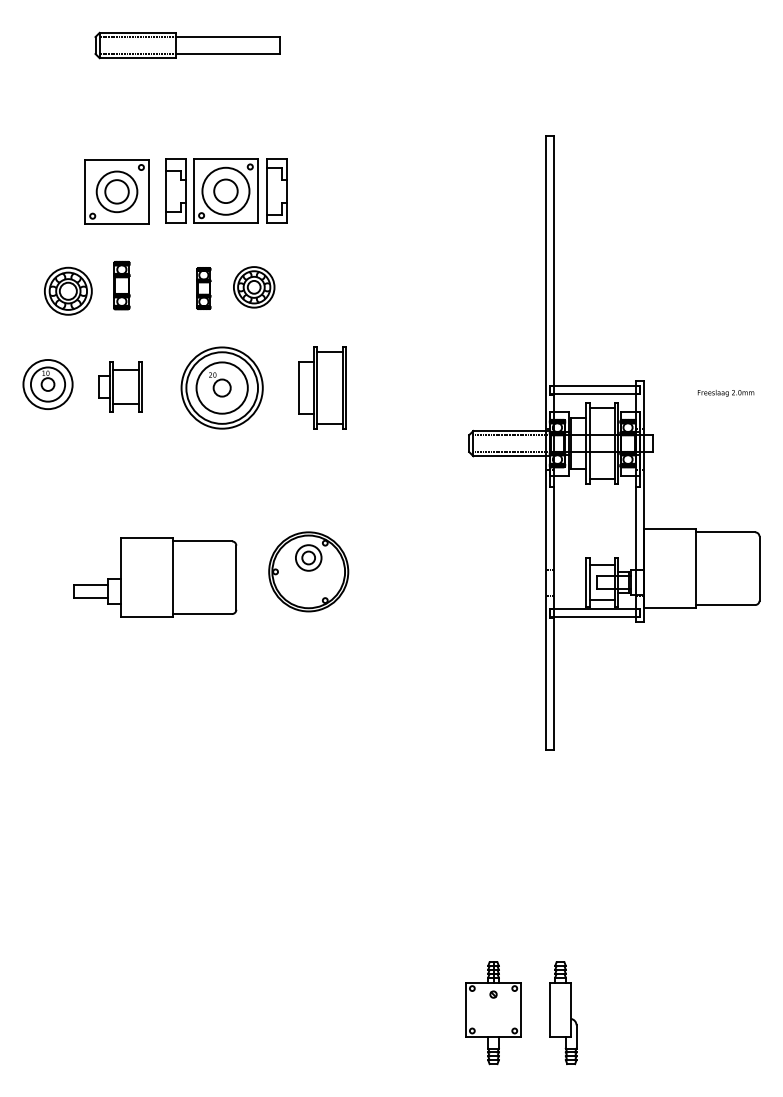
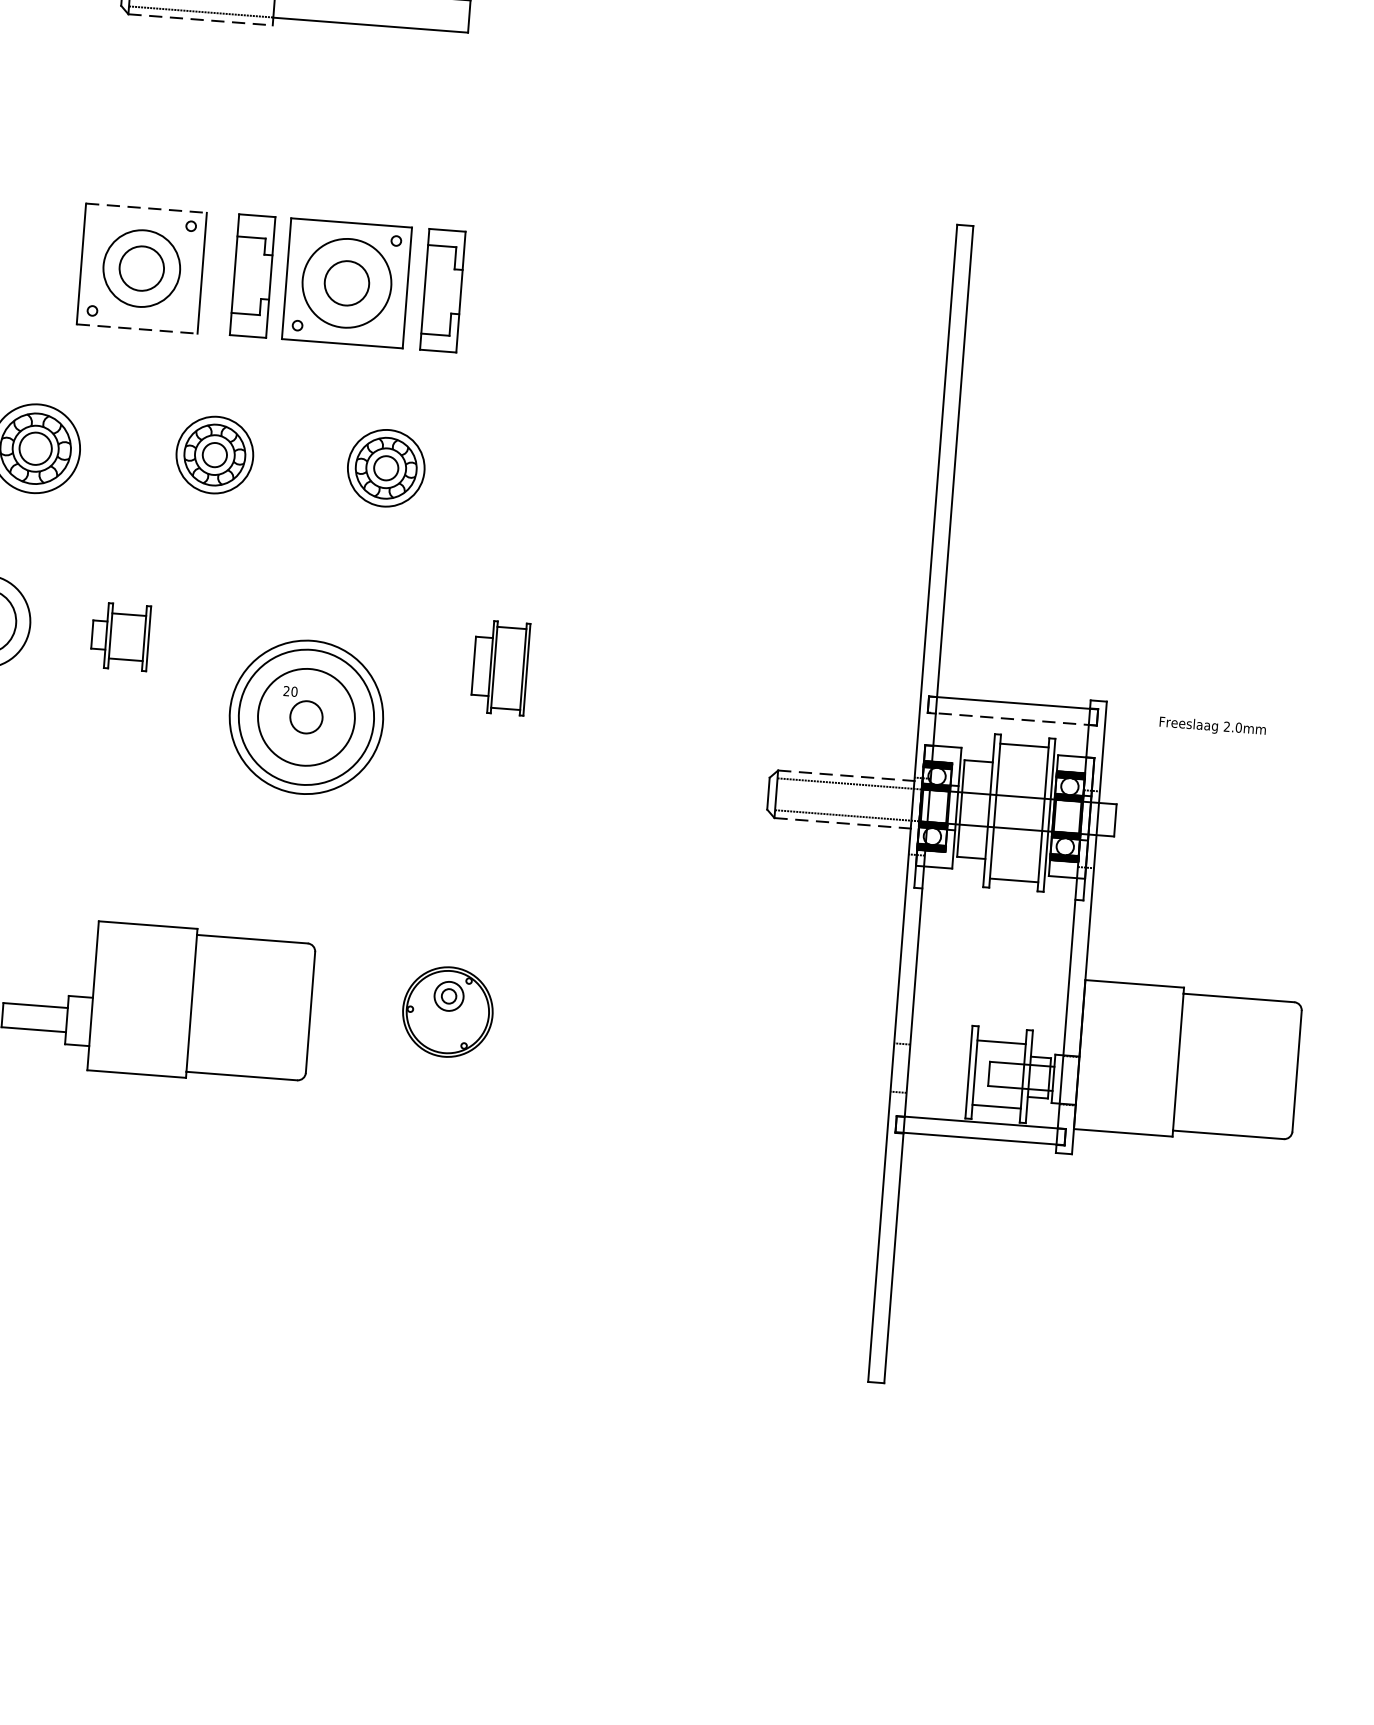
line: (138, 58) -> (201, 20), solid -> dashed
line: (117, 159) -> (147, 207), solid -> dashed
line: (117, 223) -> (138, 328), solid -> dashed
part: (121, 285) -> (136, 445), removed
part: (163, 287) -> (215, 455), added
part: (203, 288) -> (290, 463), removed
part: (120, 386) -> (120, 635), size x0.7
part: (221, 387) -> (305, 716), moved
part: (322, 387) -> (500, 666), size x0.6
text: (725, 393) -> (1211, 727), moved
line: (594, 394) -> (1011, 719), solid -> dashed
line: (512, 430) -> (851, 775), solid -> dashed
line: (512, 456) -> (848, 824), solid -> dashed
part: (308, 571) -> (447, 1011), size x0.6

